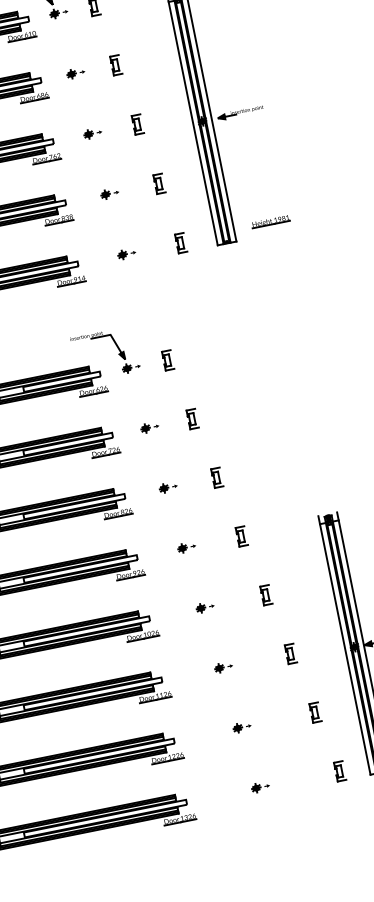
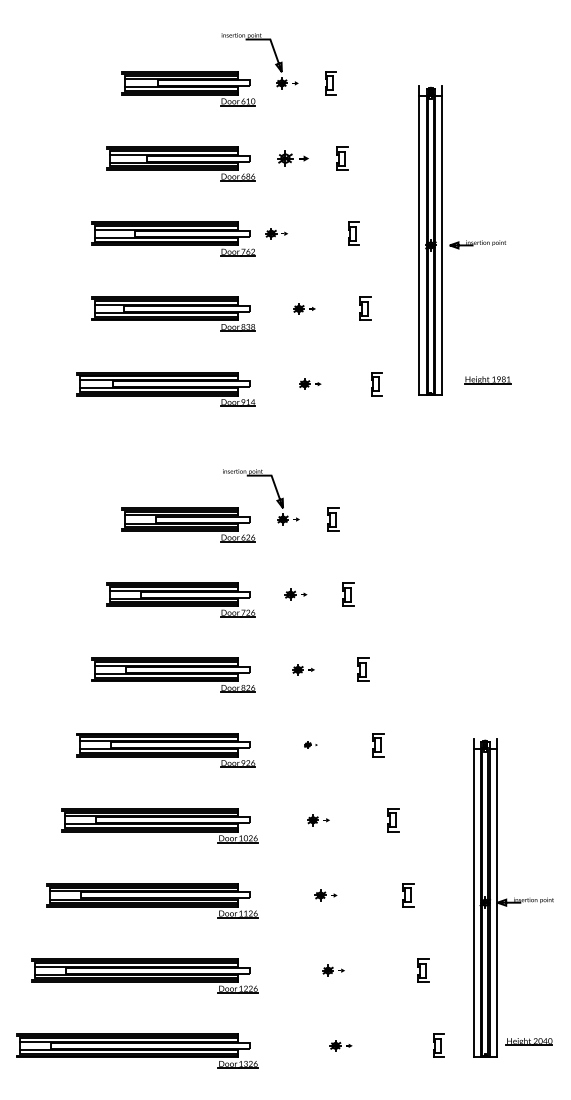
part: (75, 73) -> (292, 158), size x1.4
part: (92, 133) -> (276, 233), moved
part: (186, 547) -> (310, 744), size x0.6

